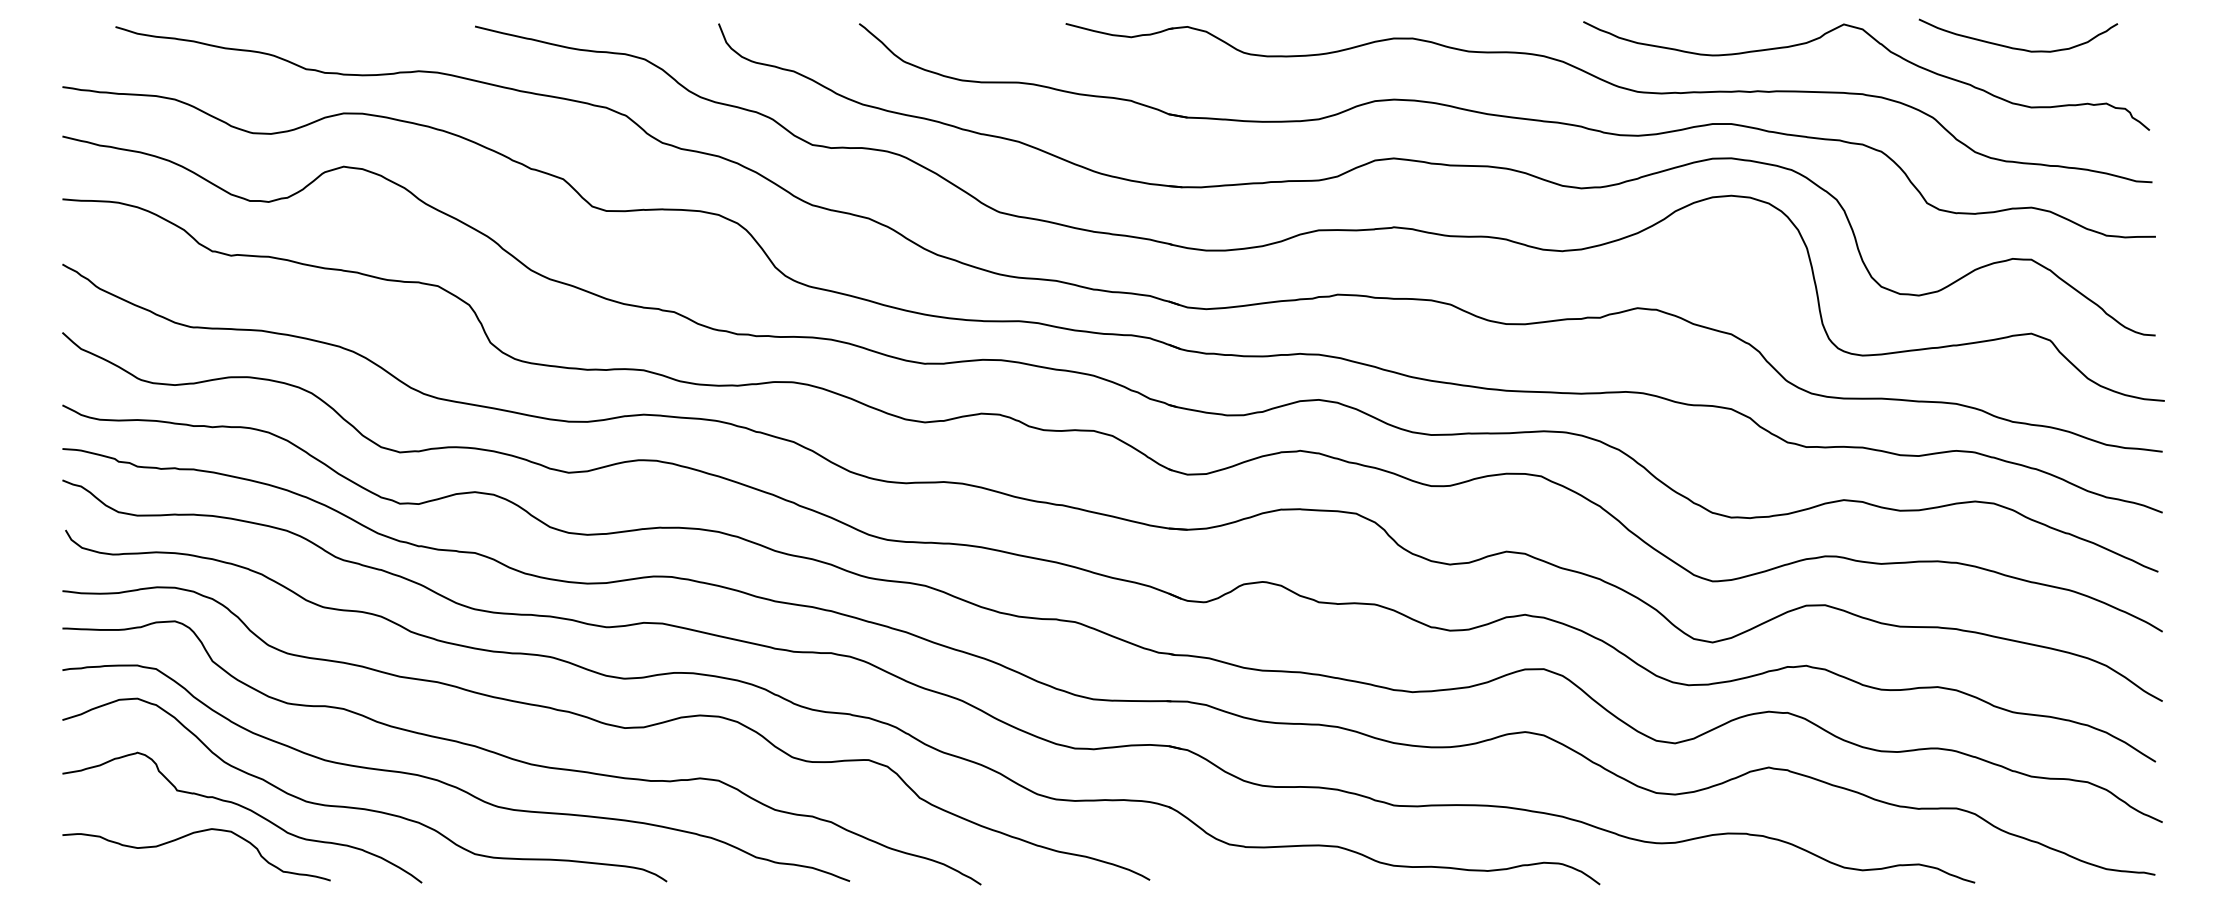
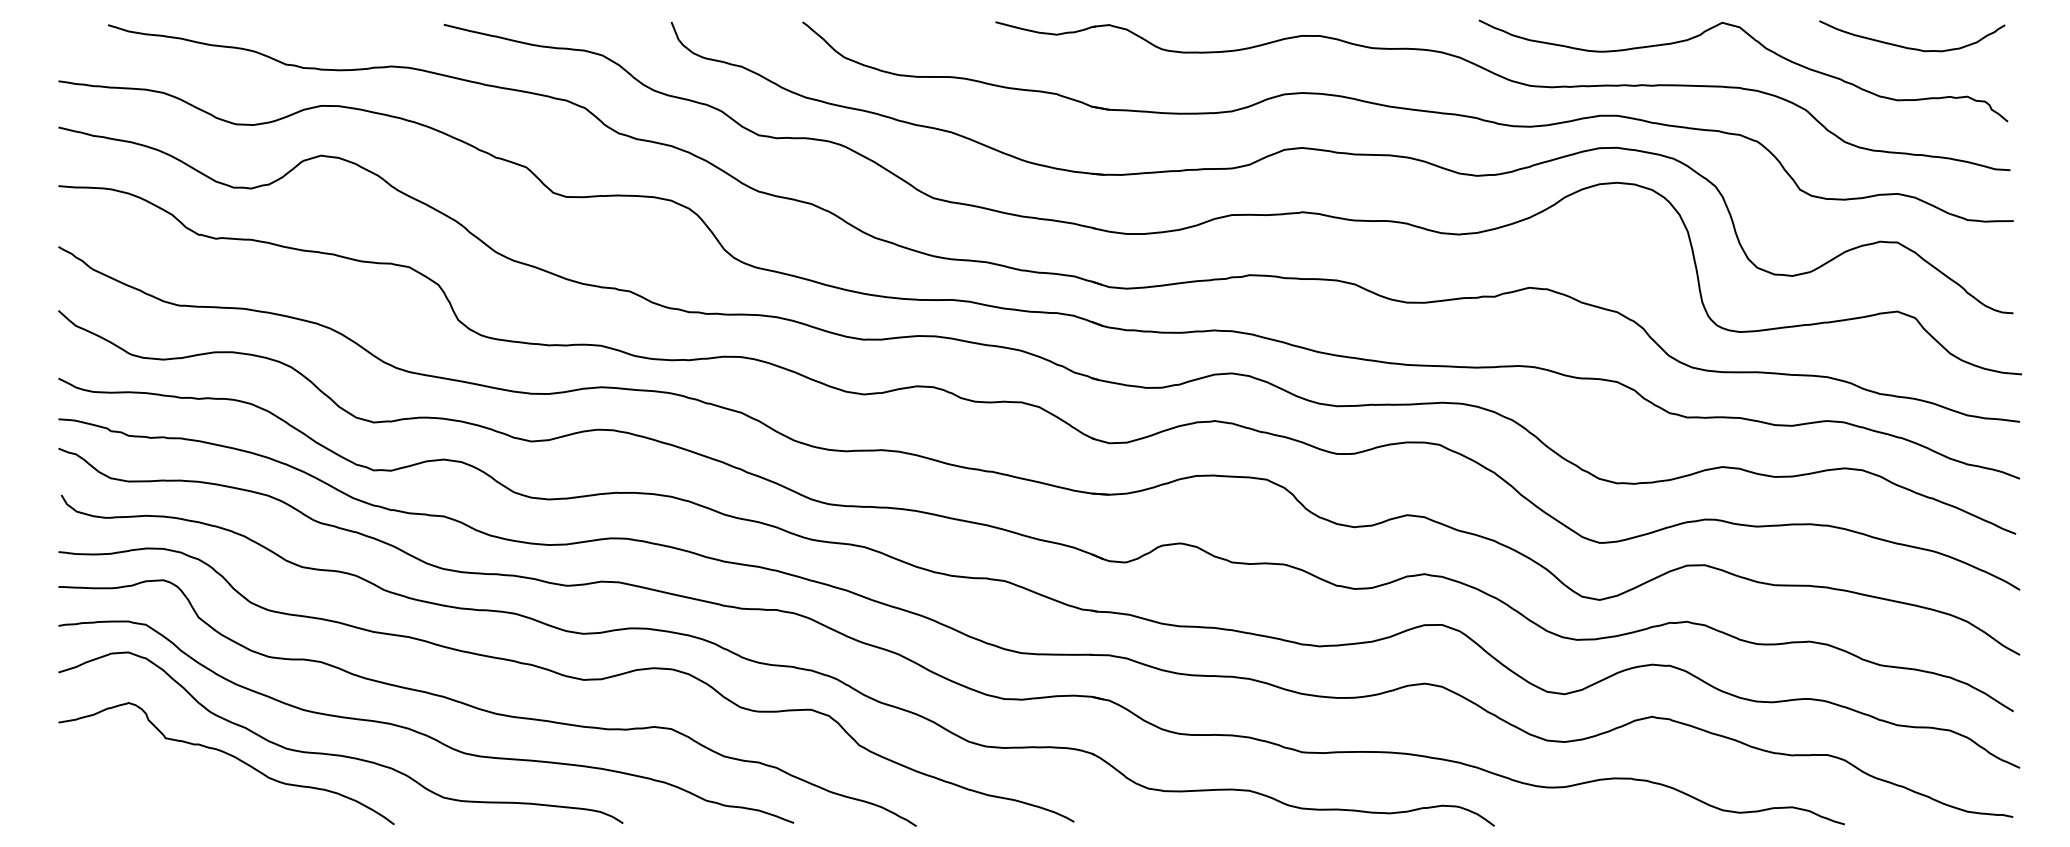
curve: (2017, 47) -> (1911, 47), moved
curve: (189, 835) -> (177, 780), removed

